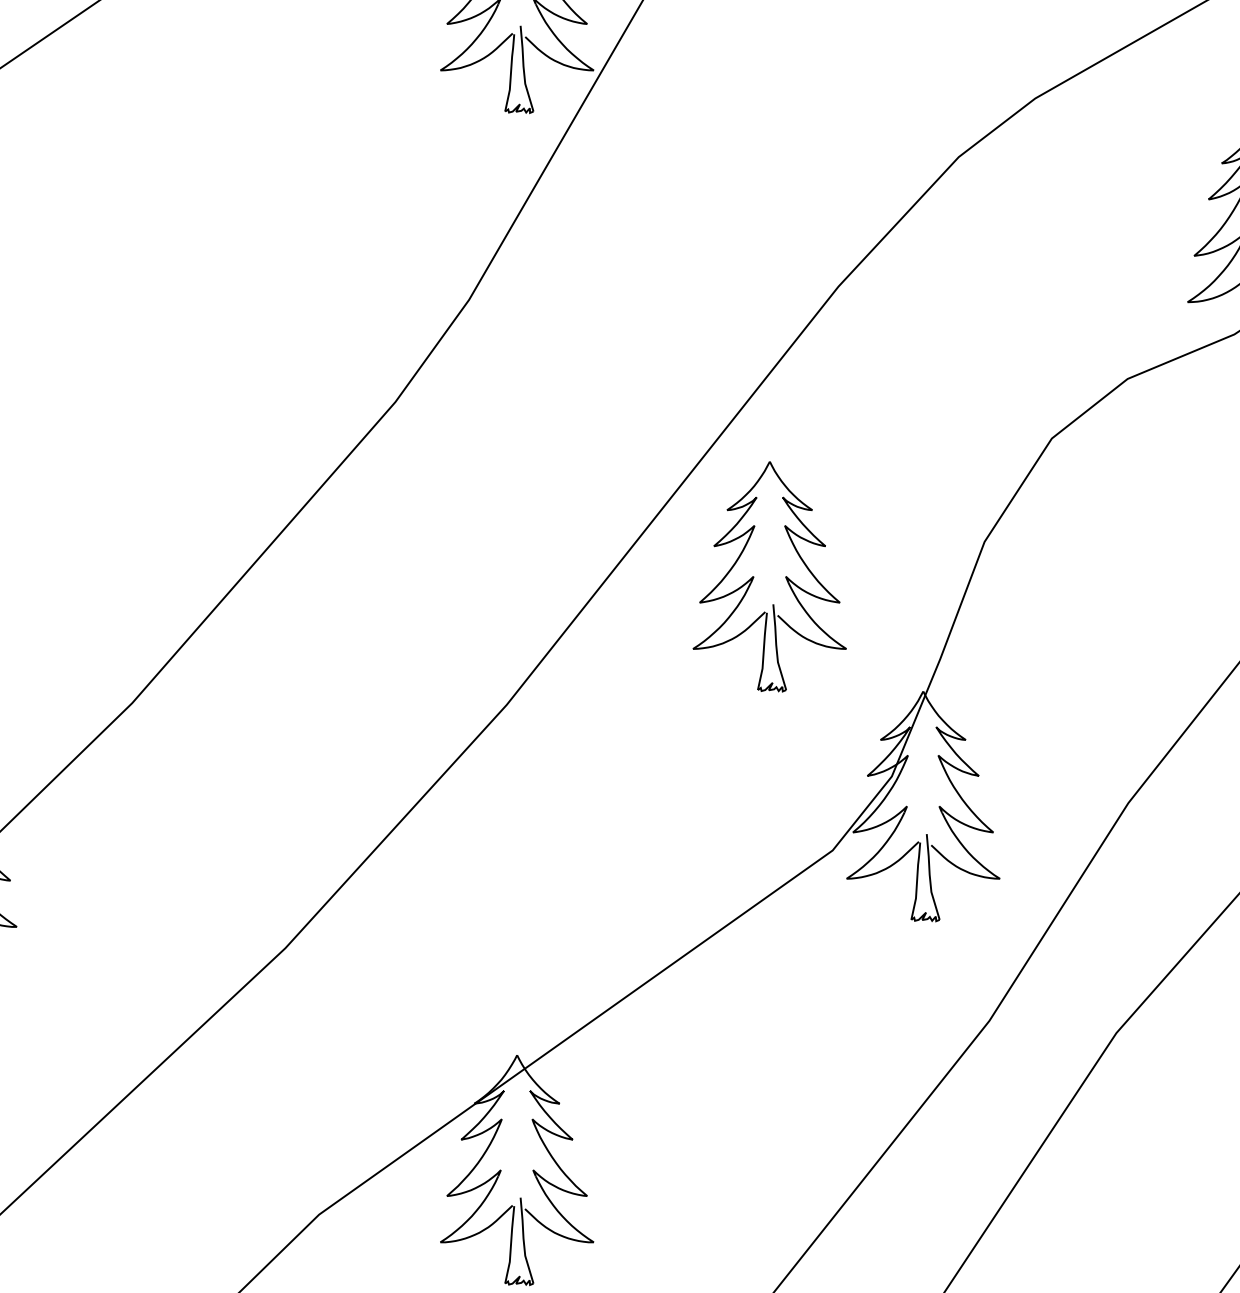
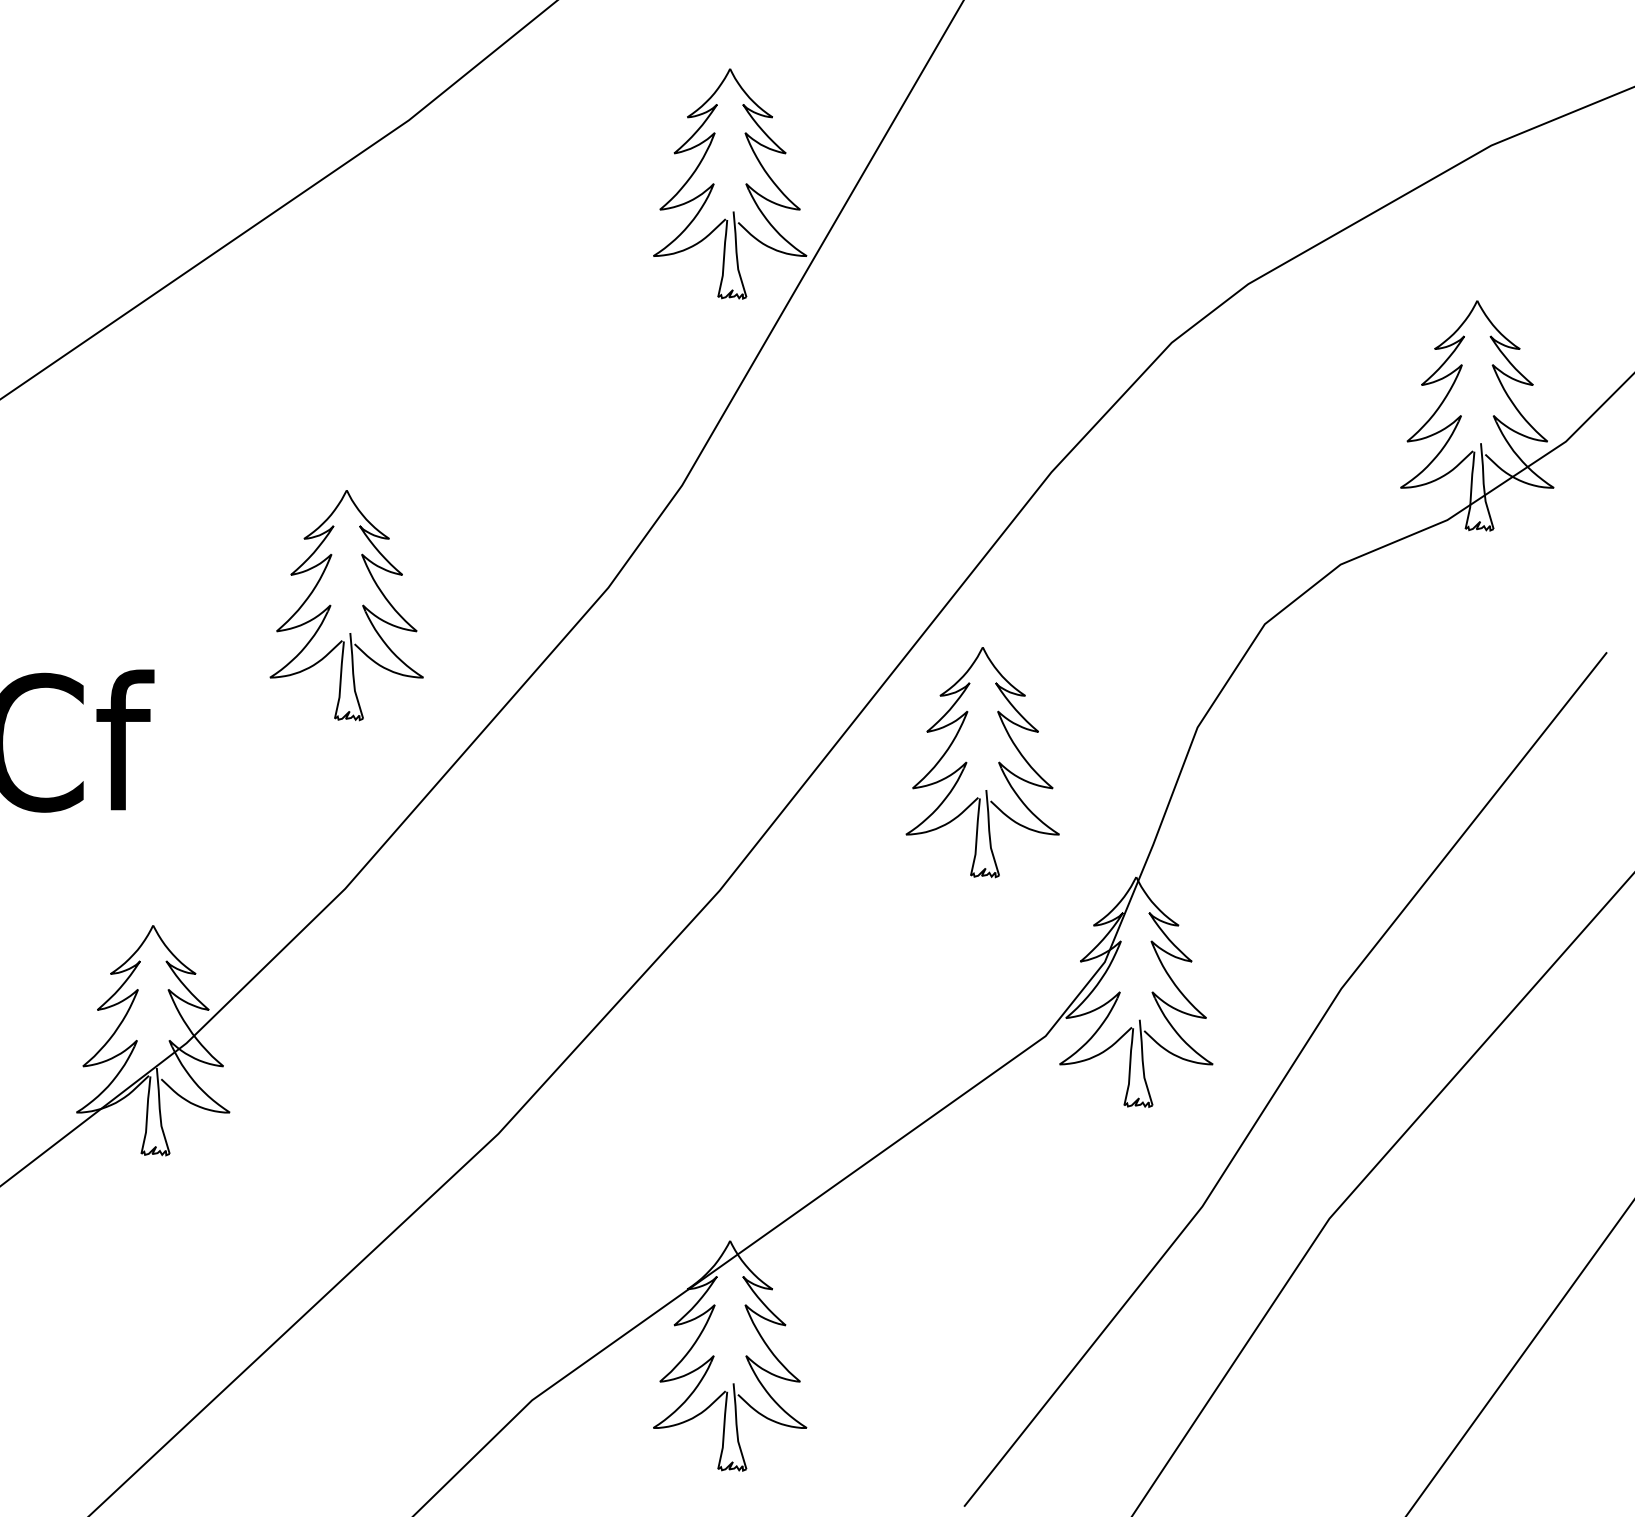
part: (118, 419) -> (331, 605), added

